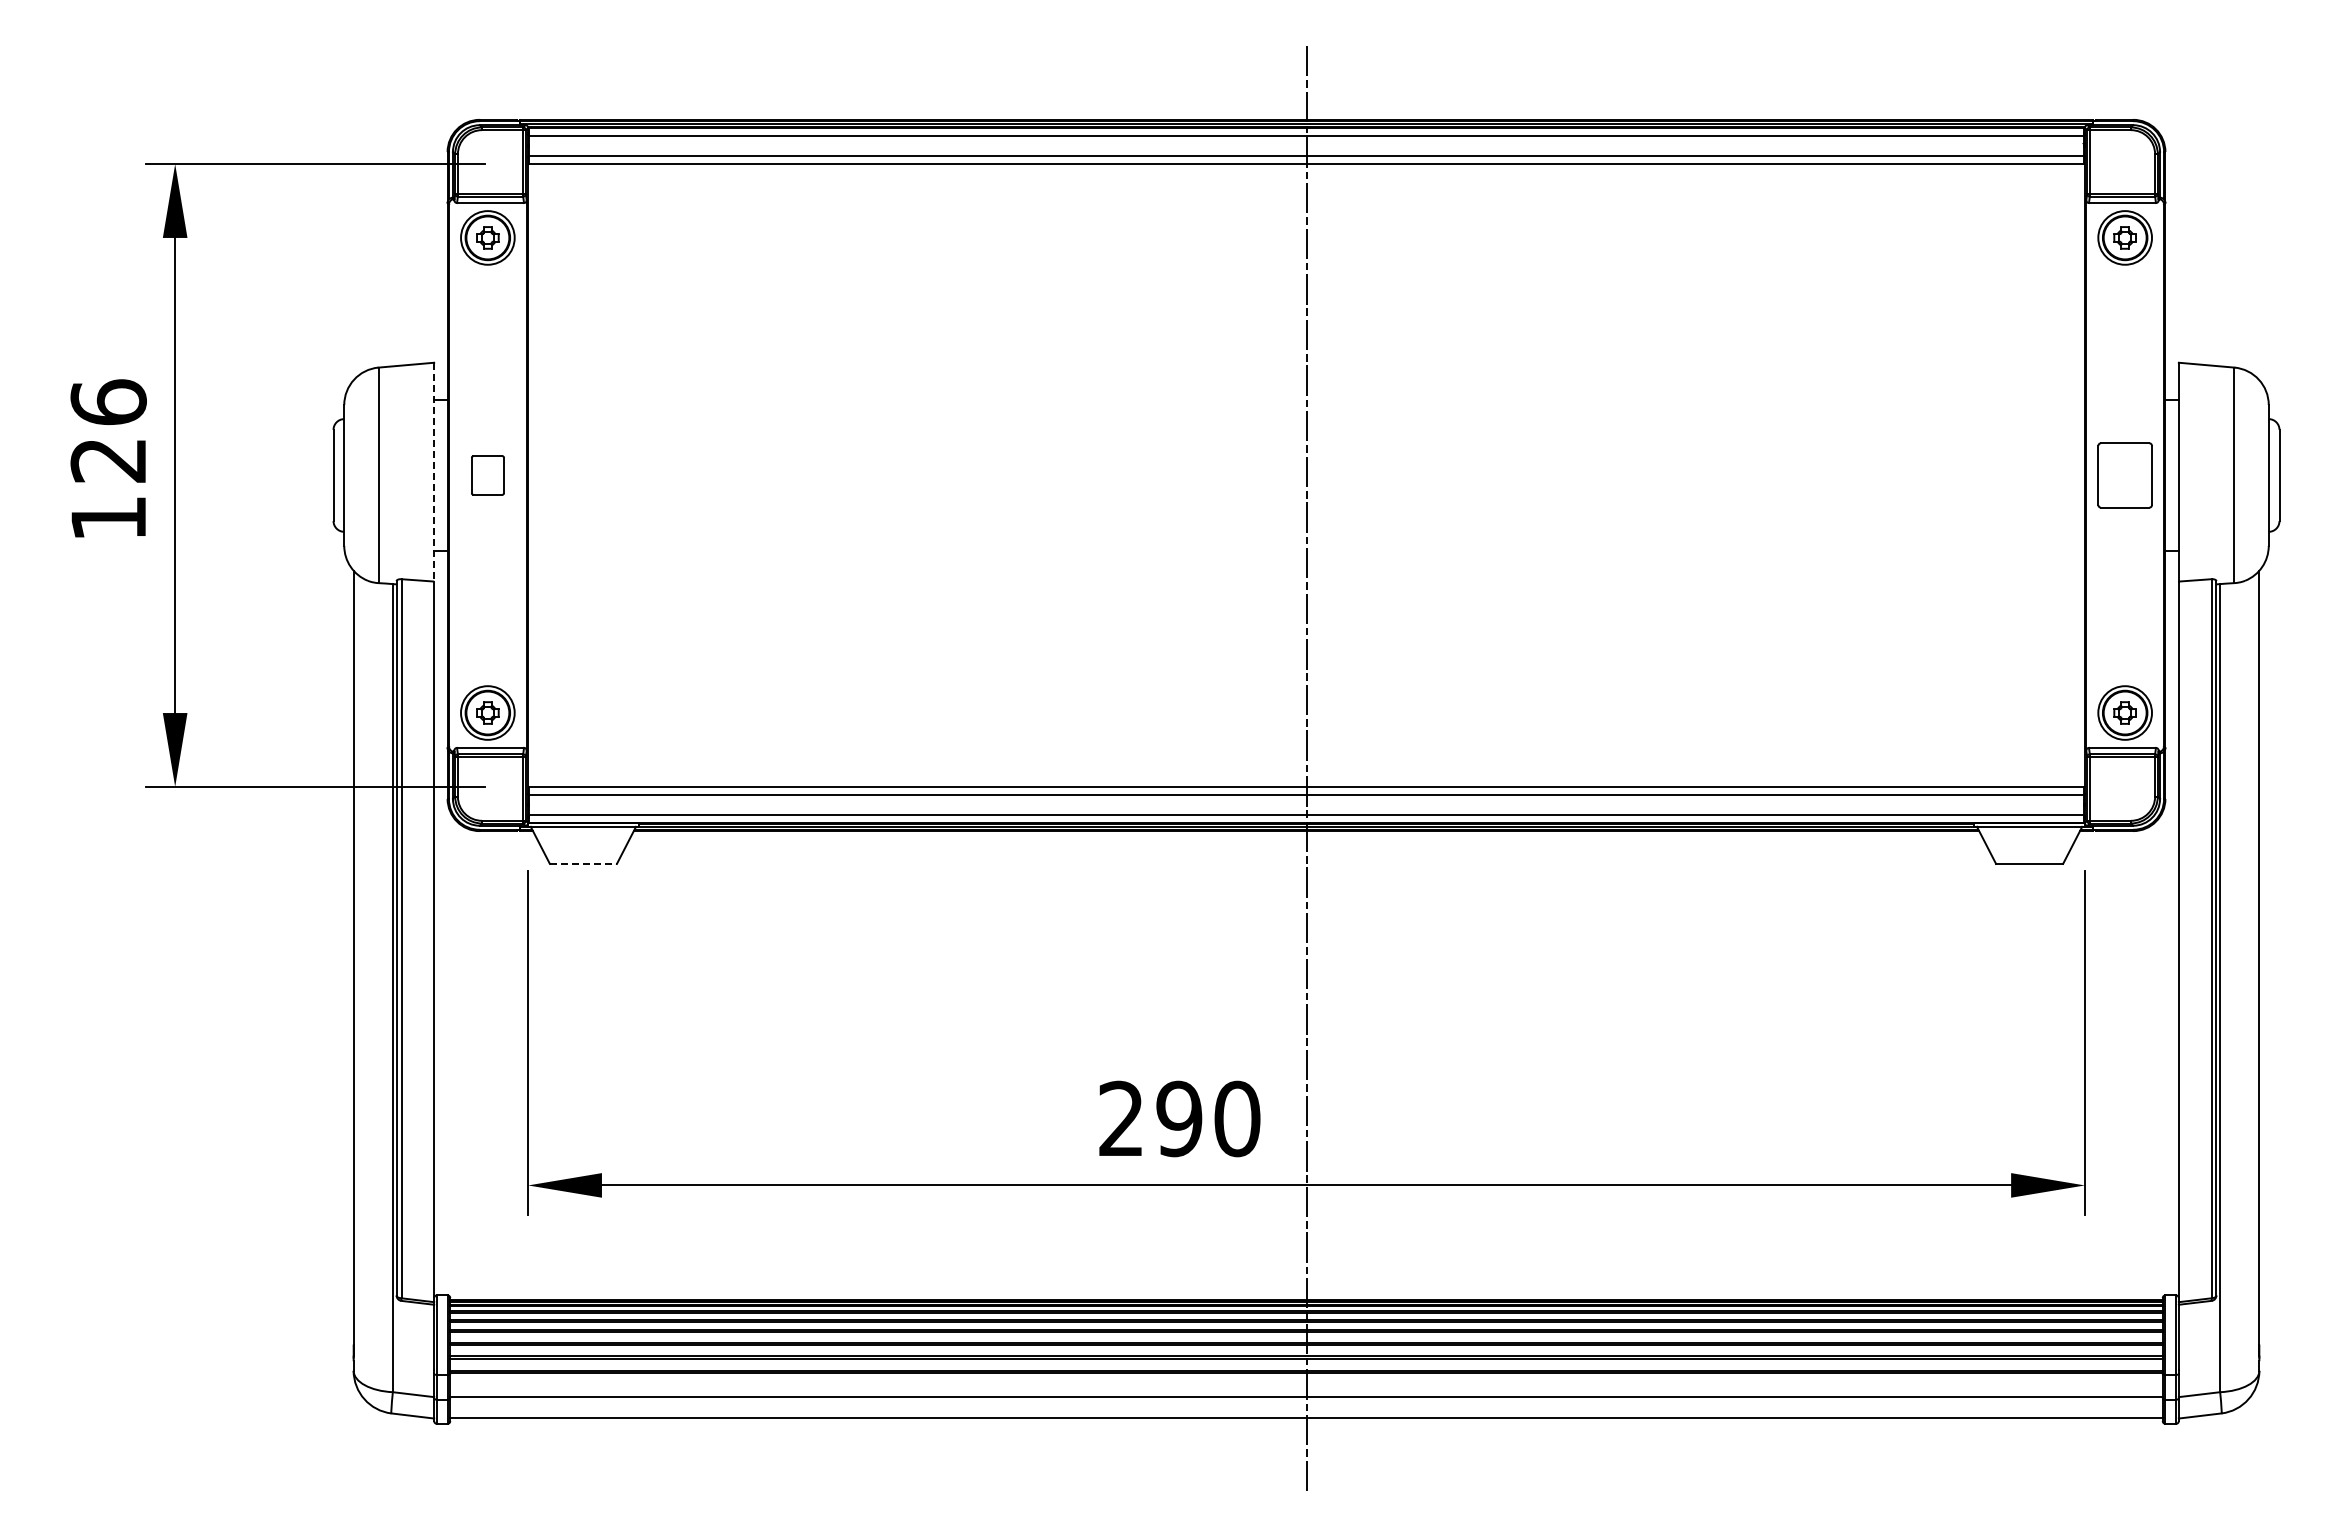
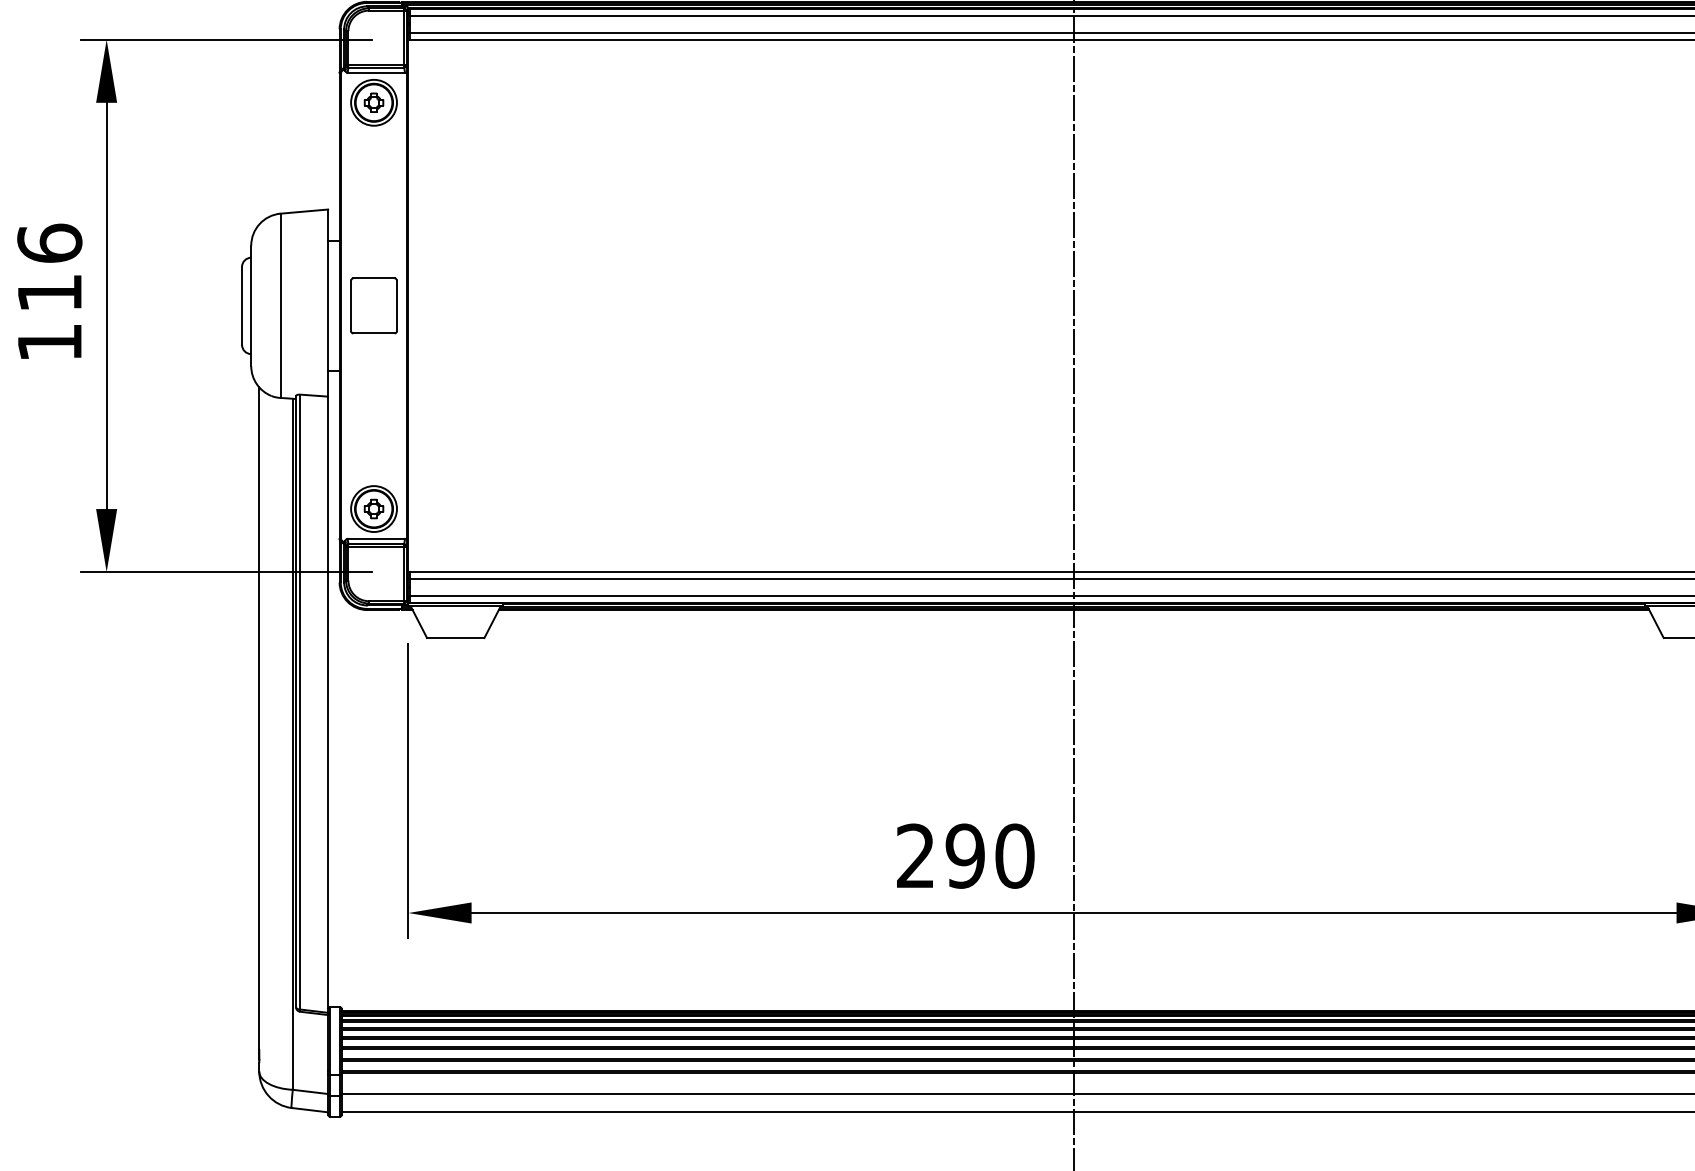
text: (107, 460) -> (48, 293), 126 -> 116
line: (434, 472) -> (328, 303), dashed -> solid
part: (487, 475) -> (373, 305), size x1.67
line: (583, 863) -> (455, 637), dashed -> solid

